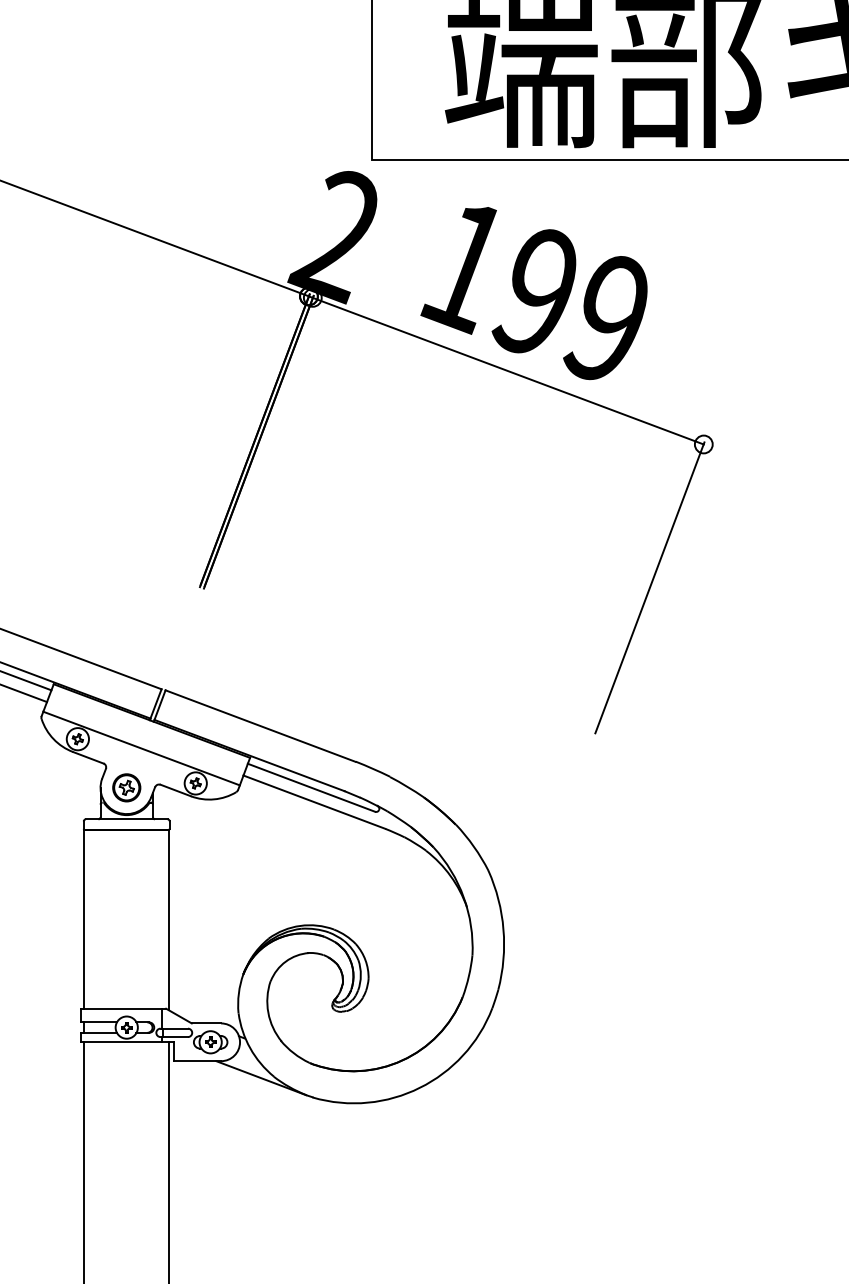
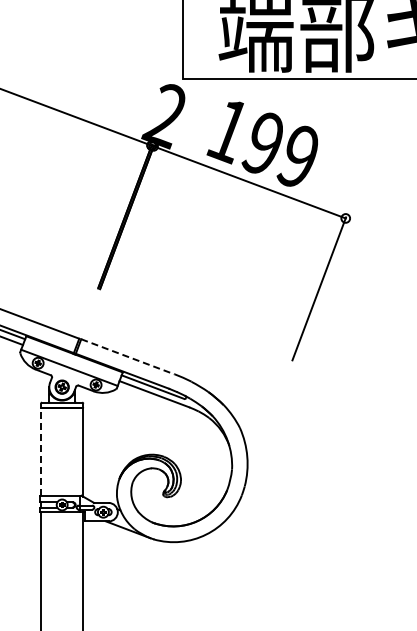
line: (259, 725) -> (127, 356), solid -> dashed
line: (84, 918) -> (41, 451), solid -> dashed

